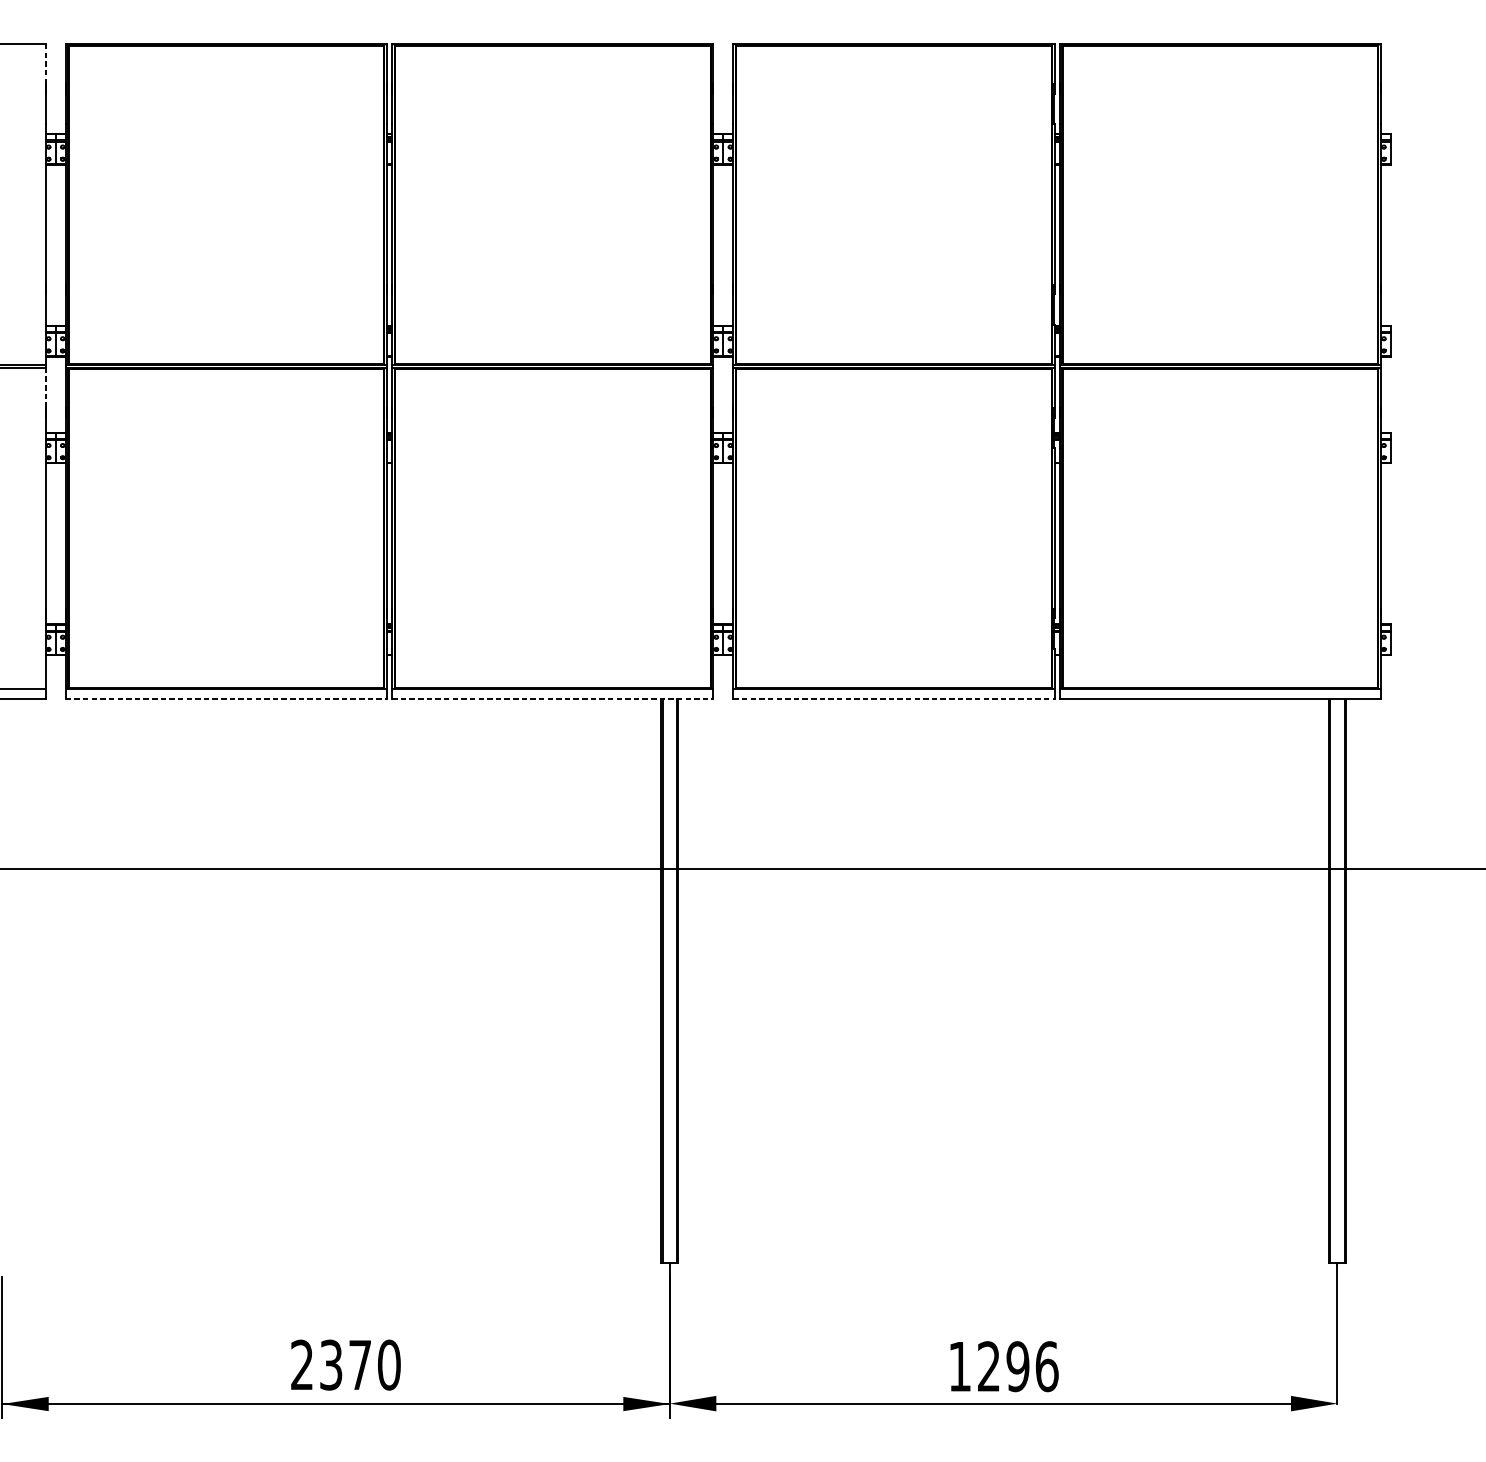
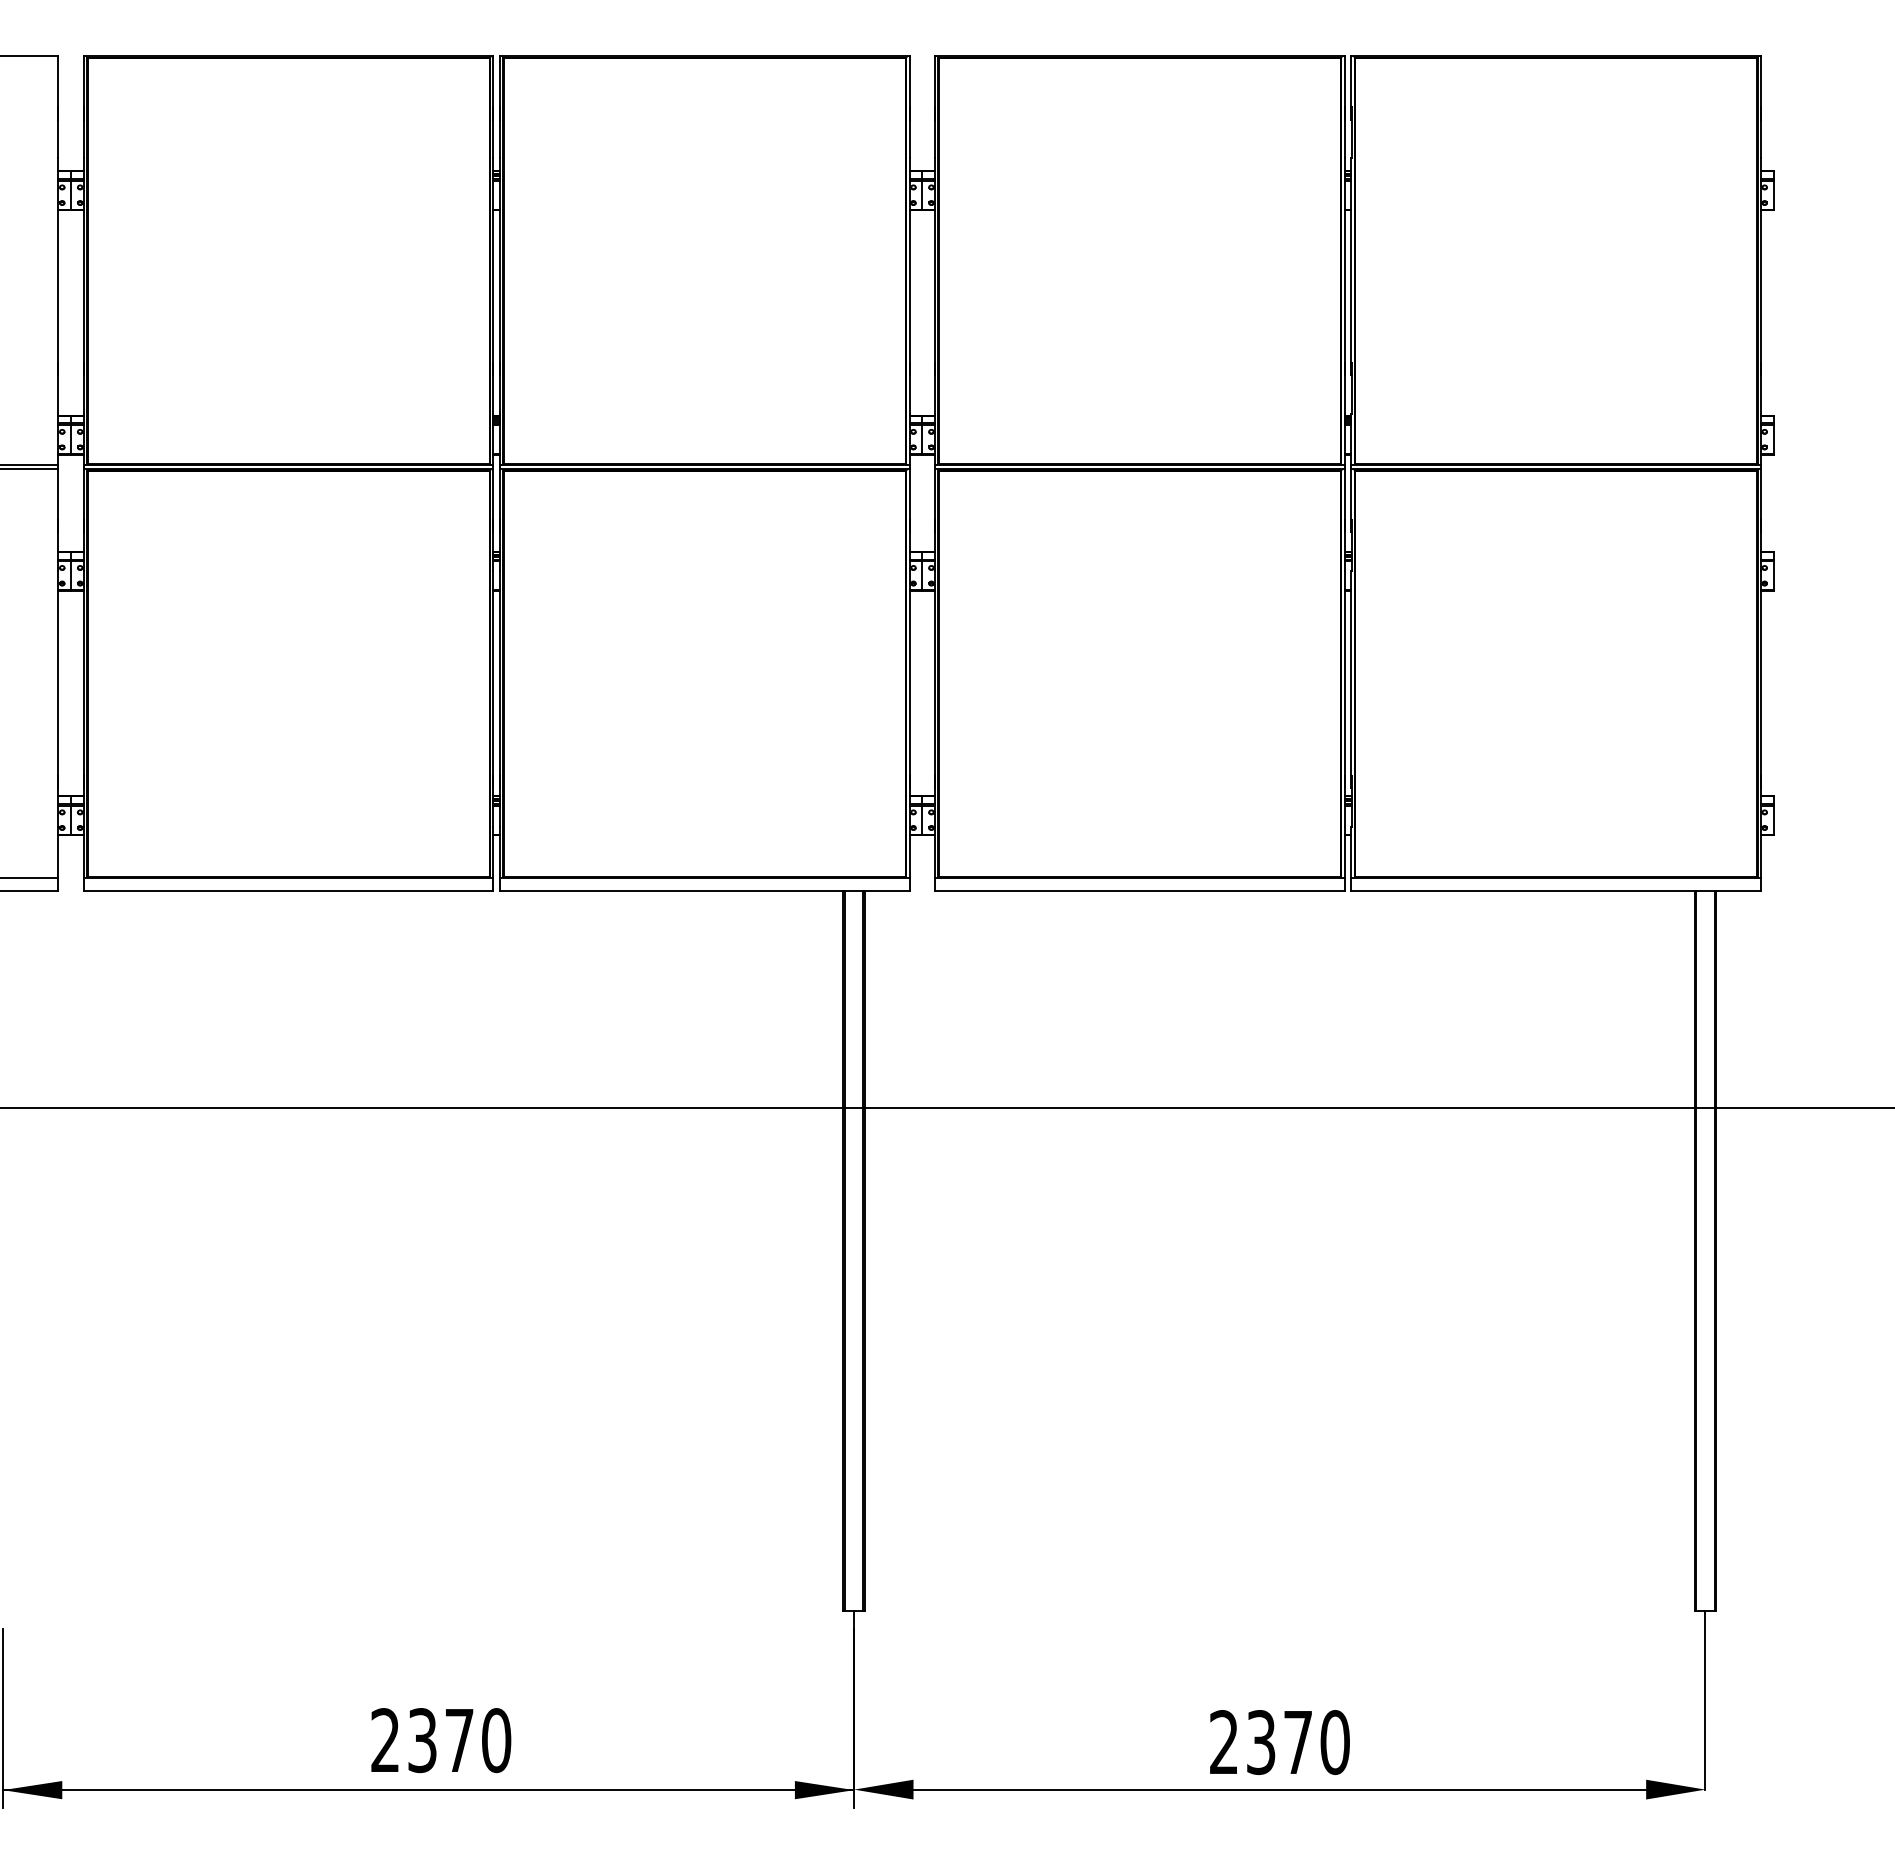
line: (45, 63) -> (58, 81), dashed -> solid
line: (45, 387) -> (58, 494), dashed -> solid
line: (226, 698) -> (288, 890), dashed -> solid
line: (552, 698) -> (704, 890), dashed -> solid
line: (893, 698) -> (1139, 890), dashed -> solid
text: (1004, 1366) -> (1280, 1742), 1296 -> 2370

